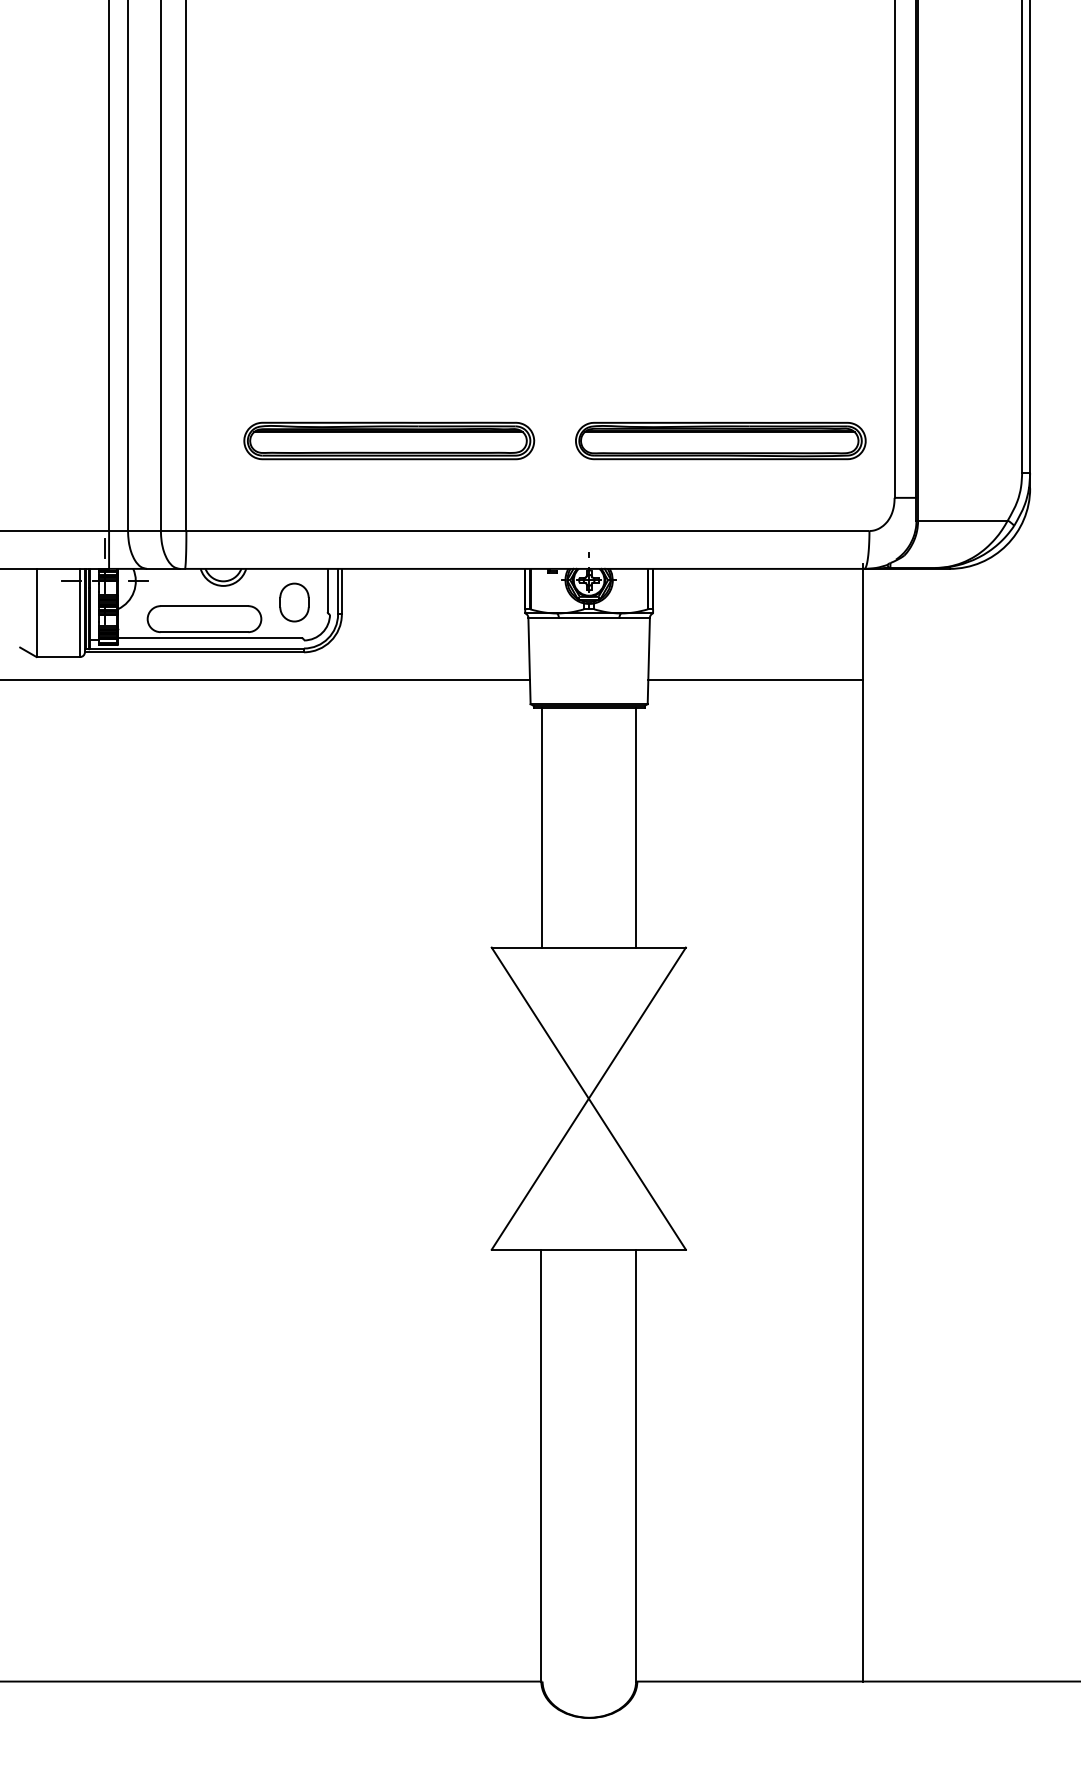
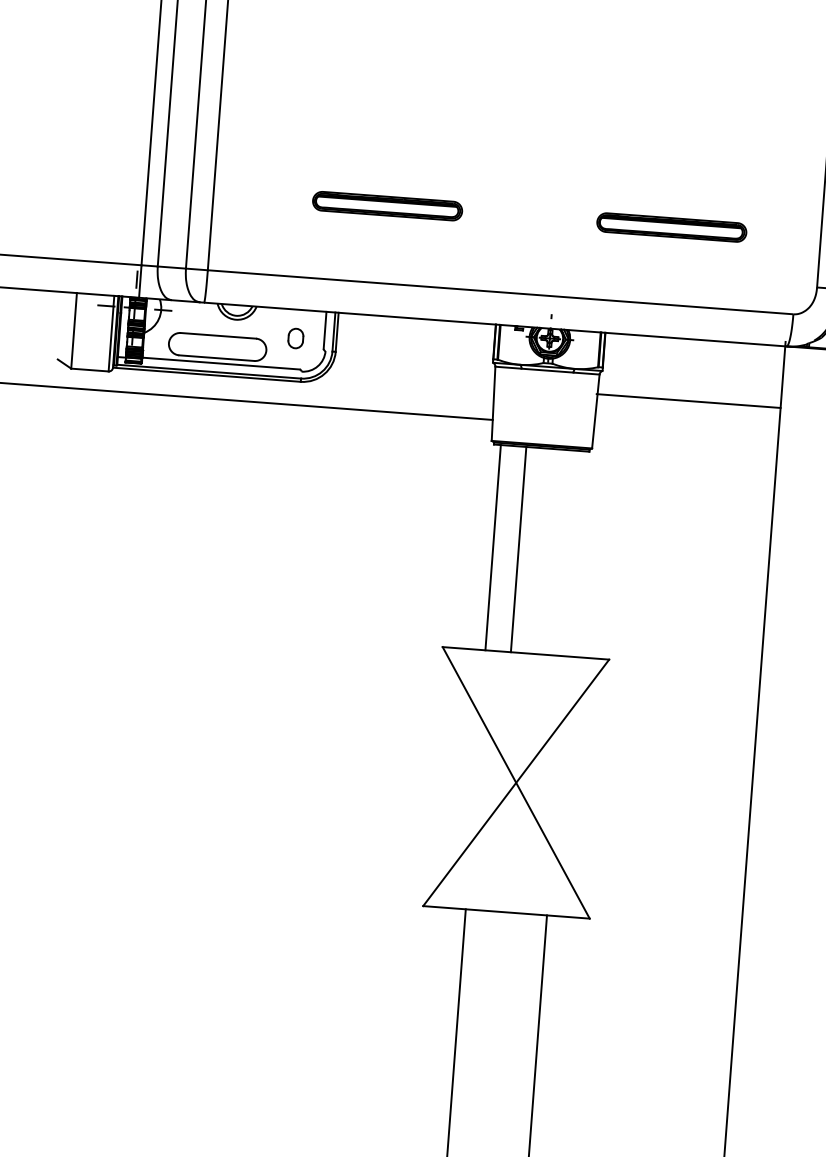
part: (389, 440) -> (387, 205), size x0.6
part: (720, 440) -> (671, 227), size x0.6
part: (294, 602) -> (295, 338), size x0.6
line: (755, 679) -> (688, 400), moved
line: (636, 827) -> (518, 549), moved

